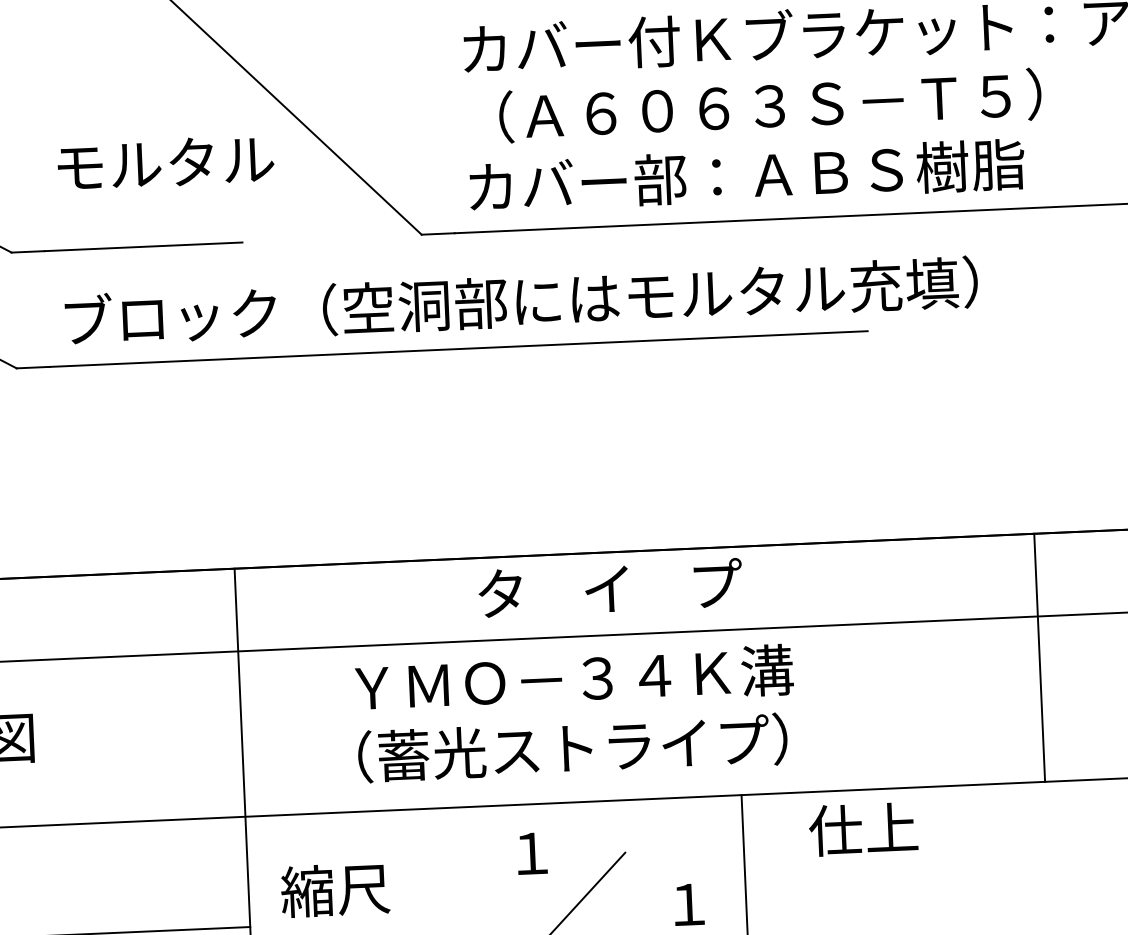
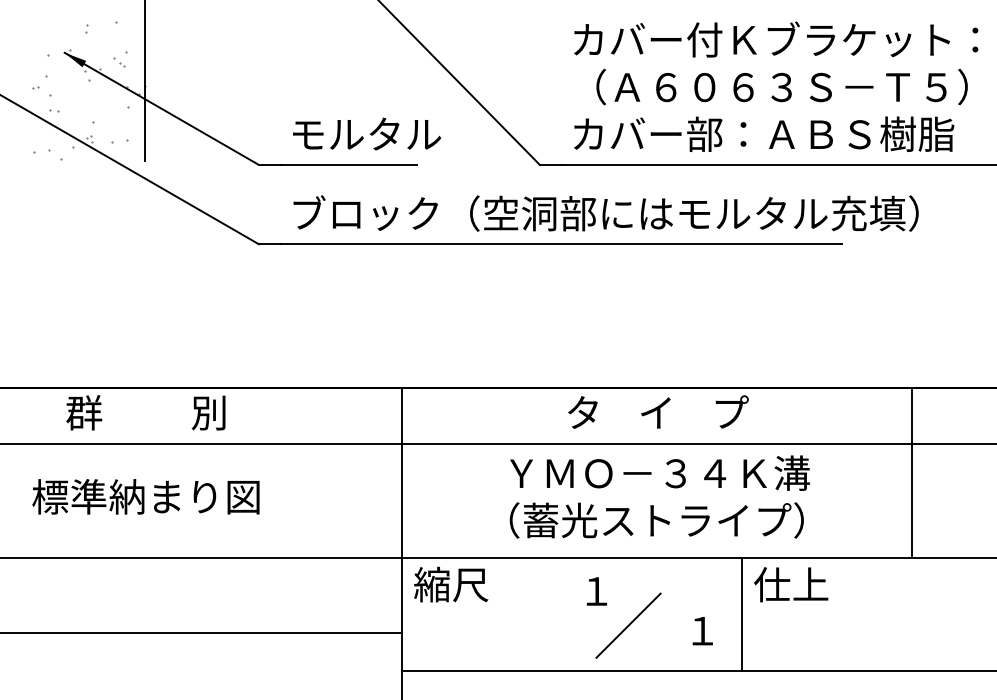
text: (165, 161) -> (366, 133), moved
line: (1039, 657) -> (911, 472), moved
text: (575, 712) -> (659, 496), moved
text: (863, 828) -> (791, 584), moved
text: (335, 889) -> (451, 584), moved

